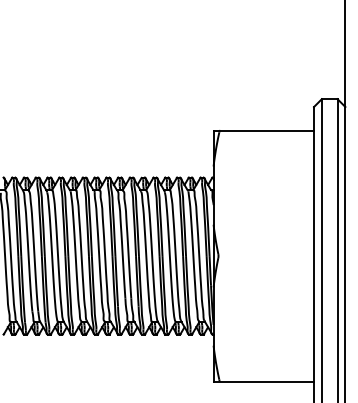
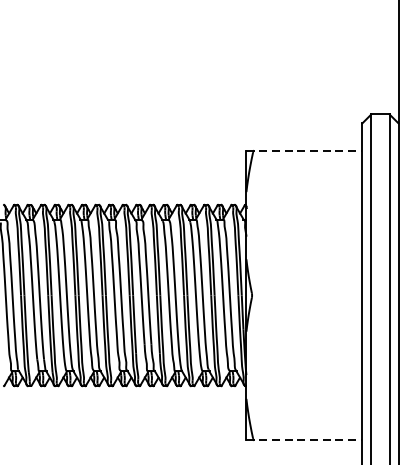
line: (264, 130) -> (305, 150), solid -> dashed
line: (264, 381) -> (305, 440), solid -> dashed

